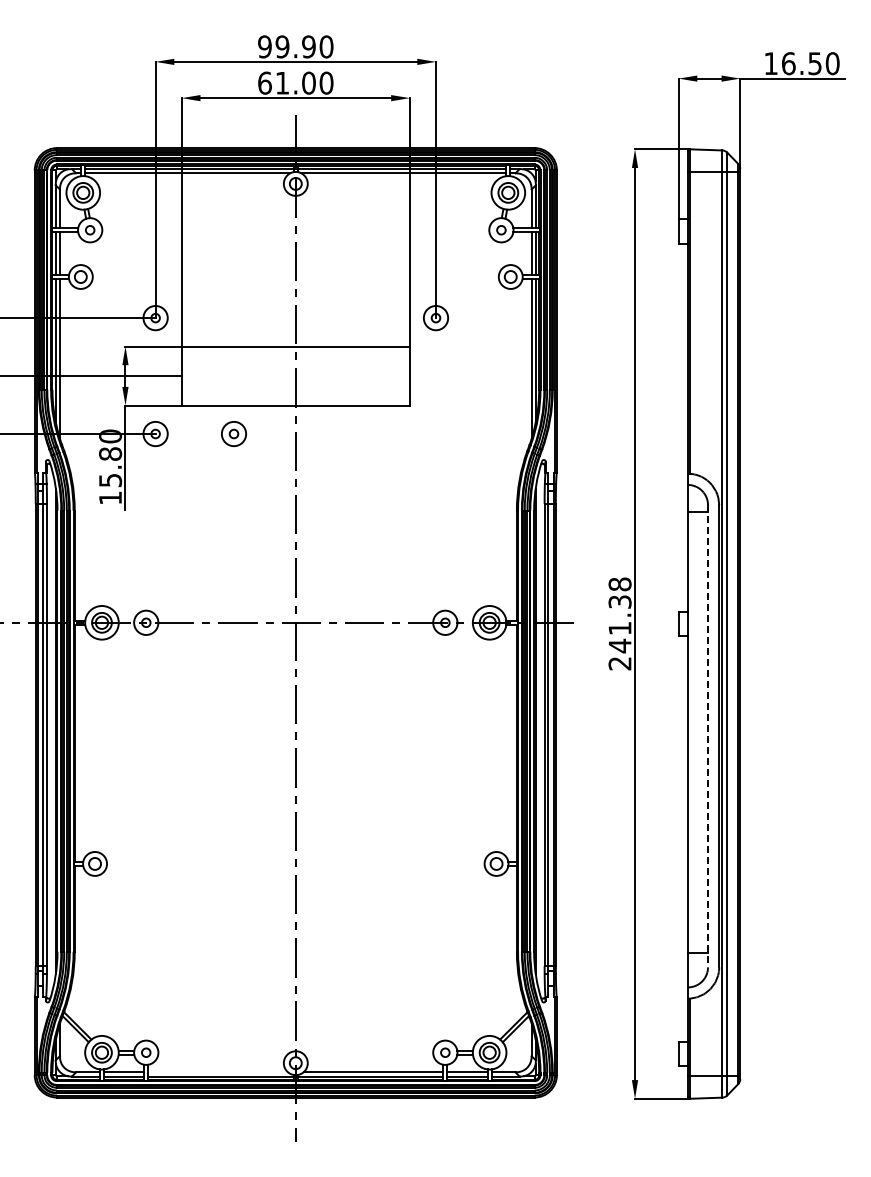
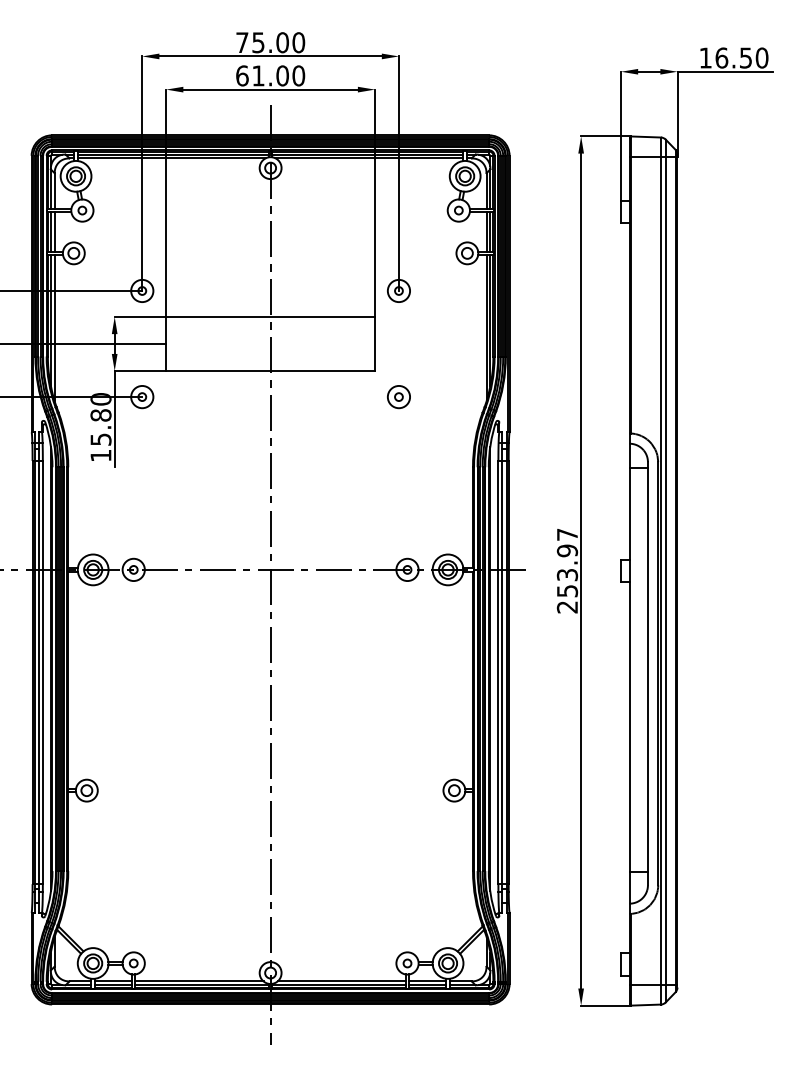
text: (286, 46) -> (262, 42), 99.90 -> 75.00
part: (233, 434) -> (398, 397), moved
text: (619, 615) -> (566, 563), 241.38 -> 253.97
line: (708, 736) -> (648, 673), dashed -> solid
line: (218, 1072) -> (199, 981), added

